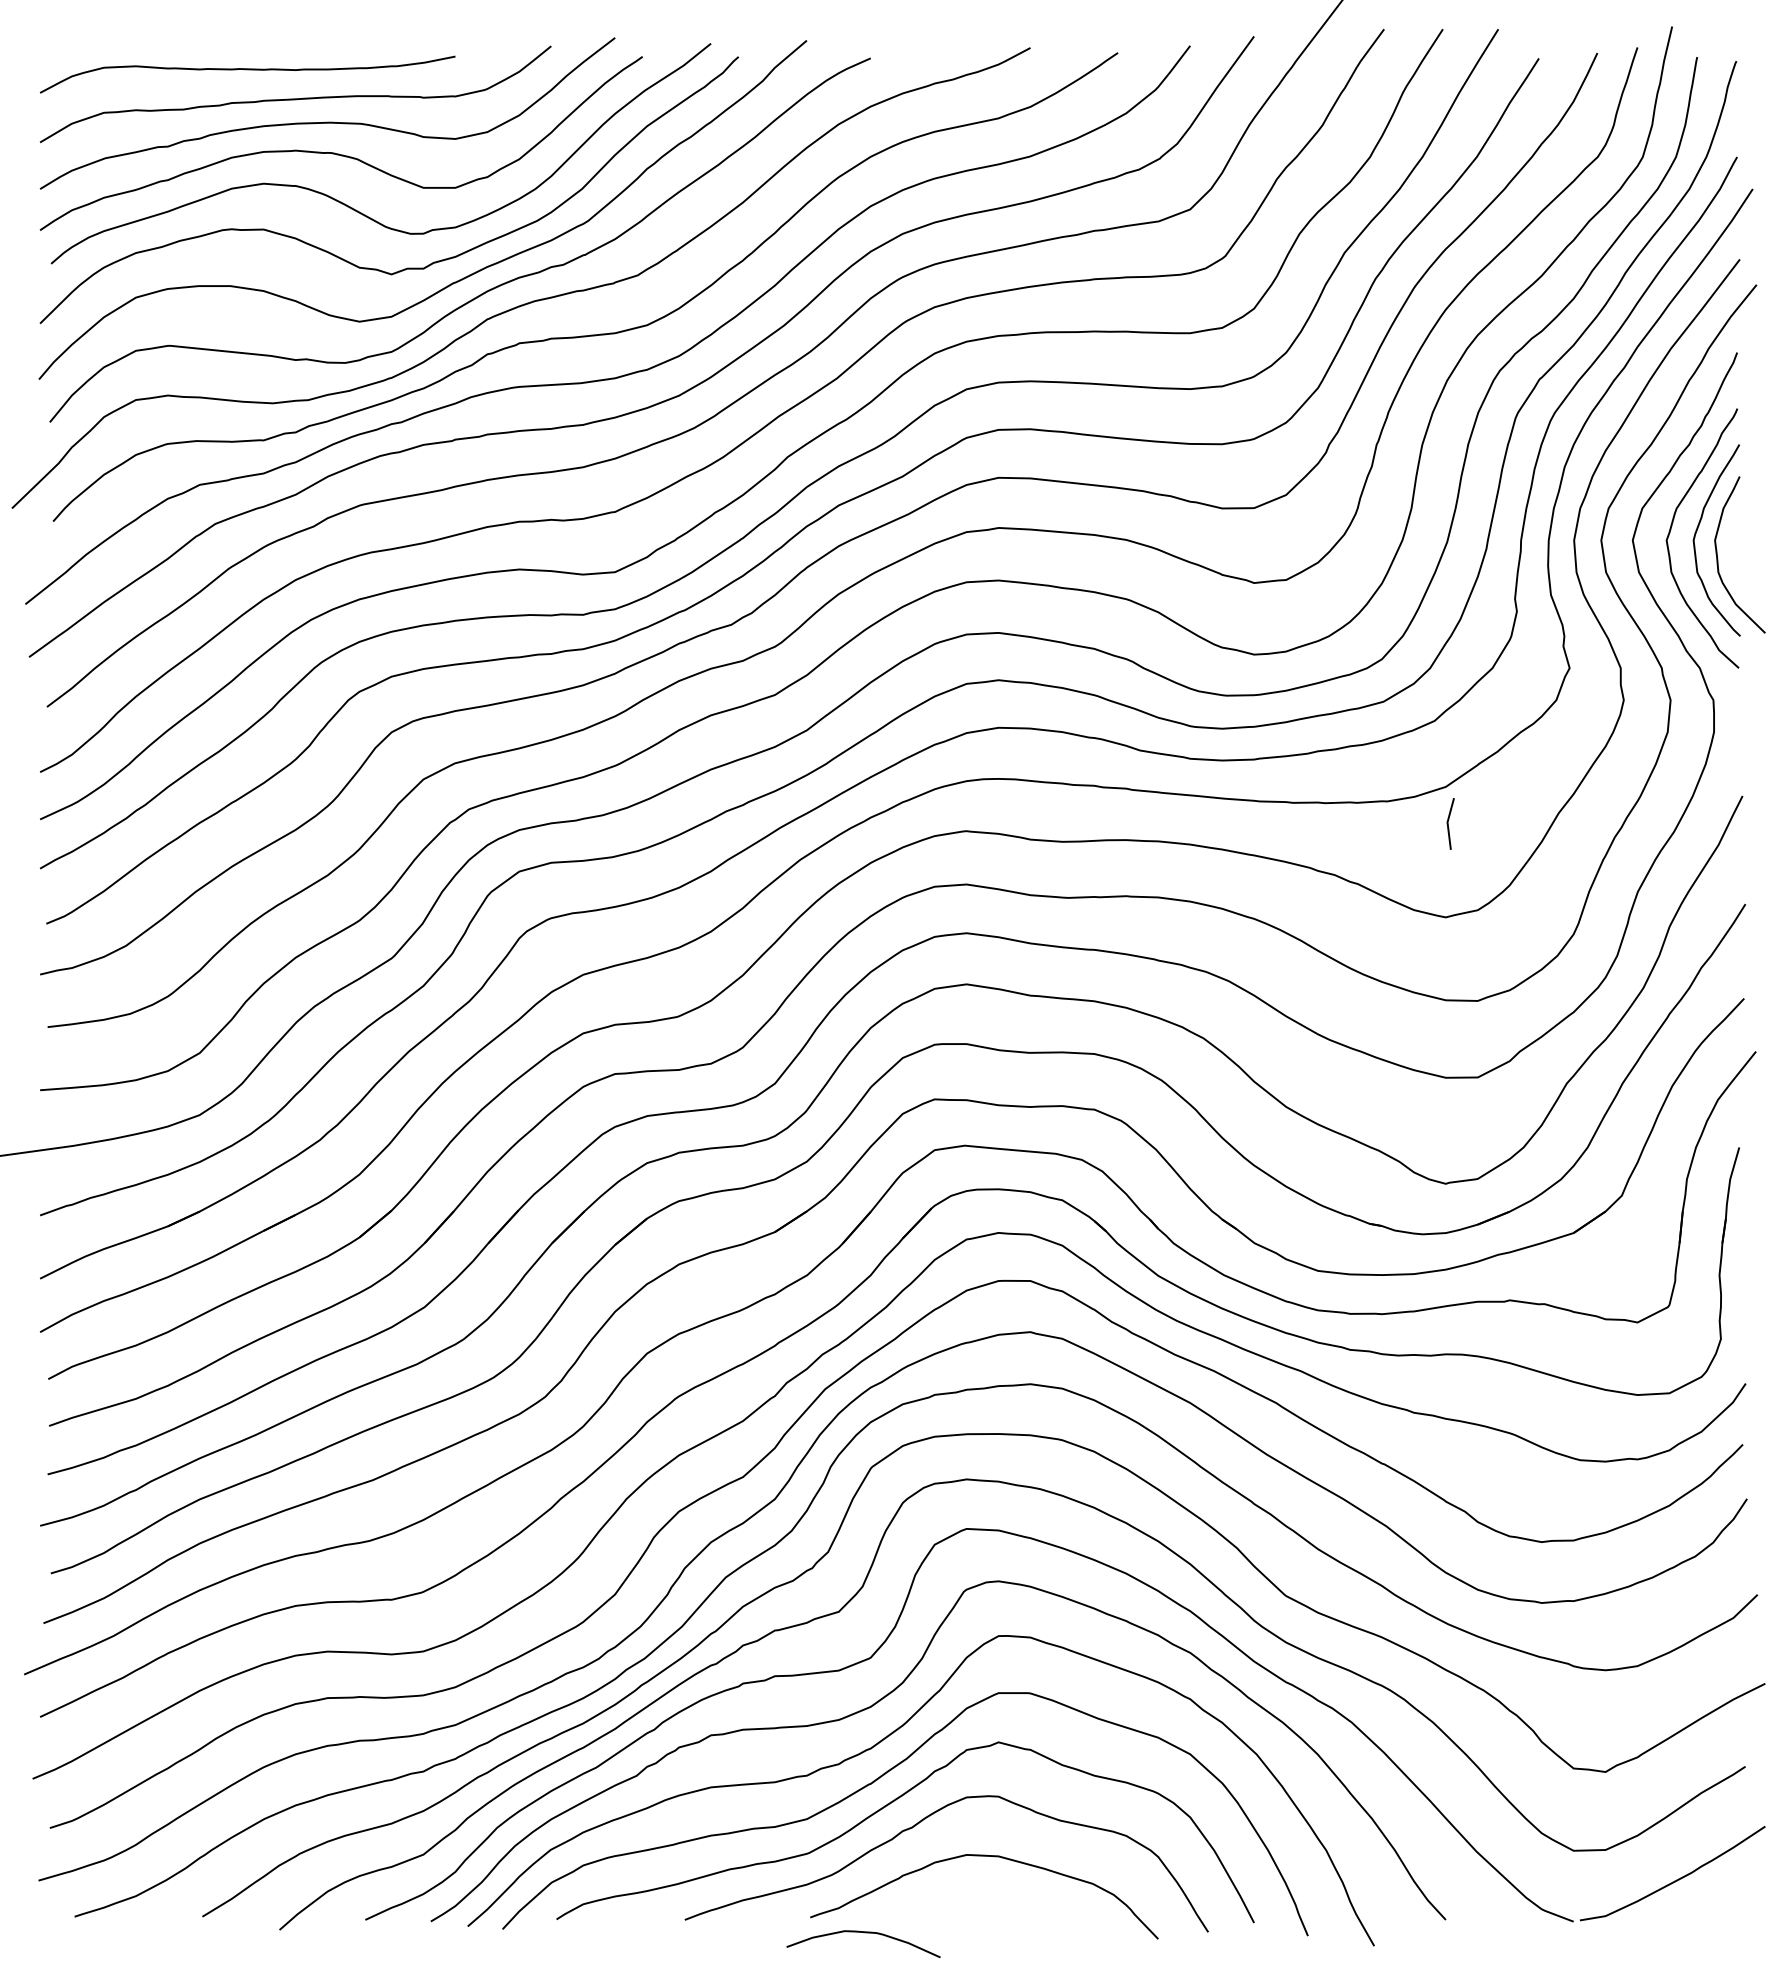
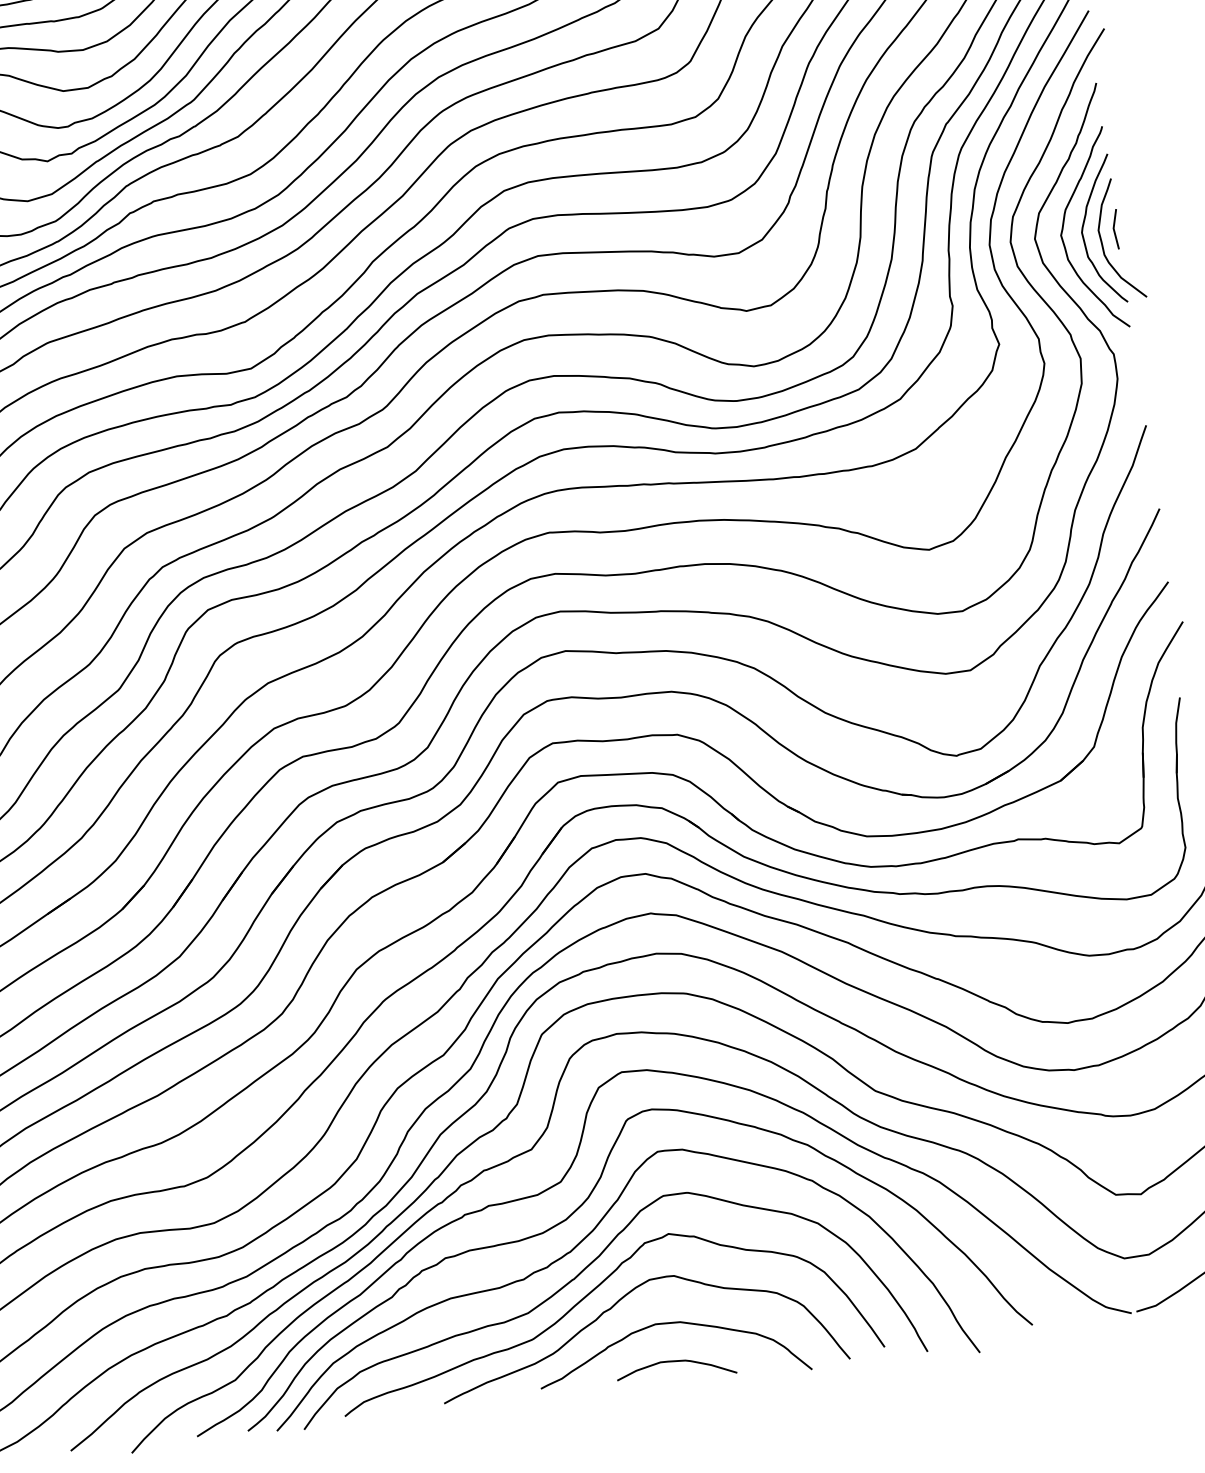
line: (1448, 823) -> (1114, 229), moved
curve: (864, 1933) -> (676, 1362), moved

